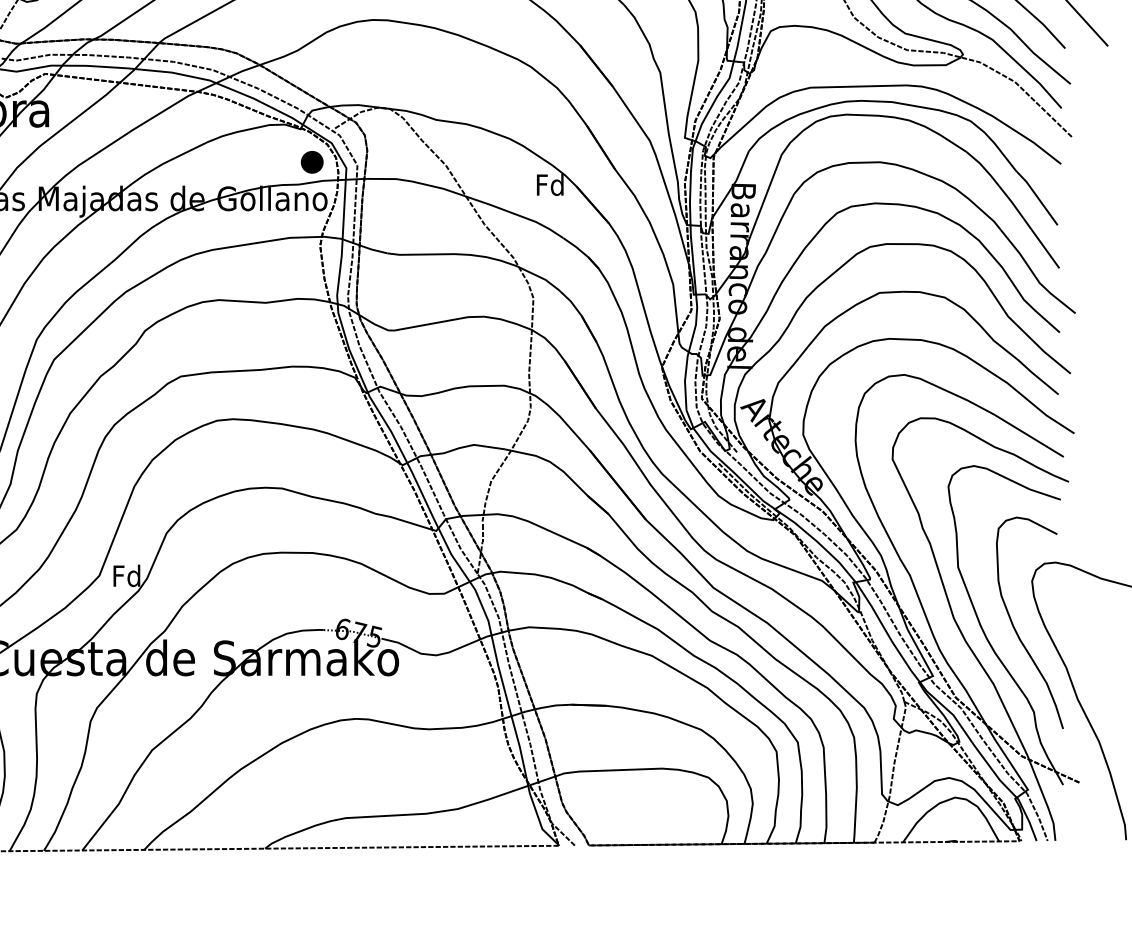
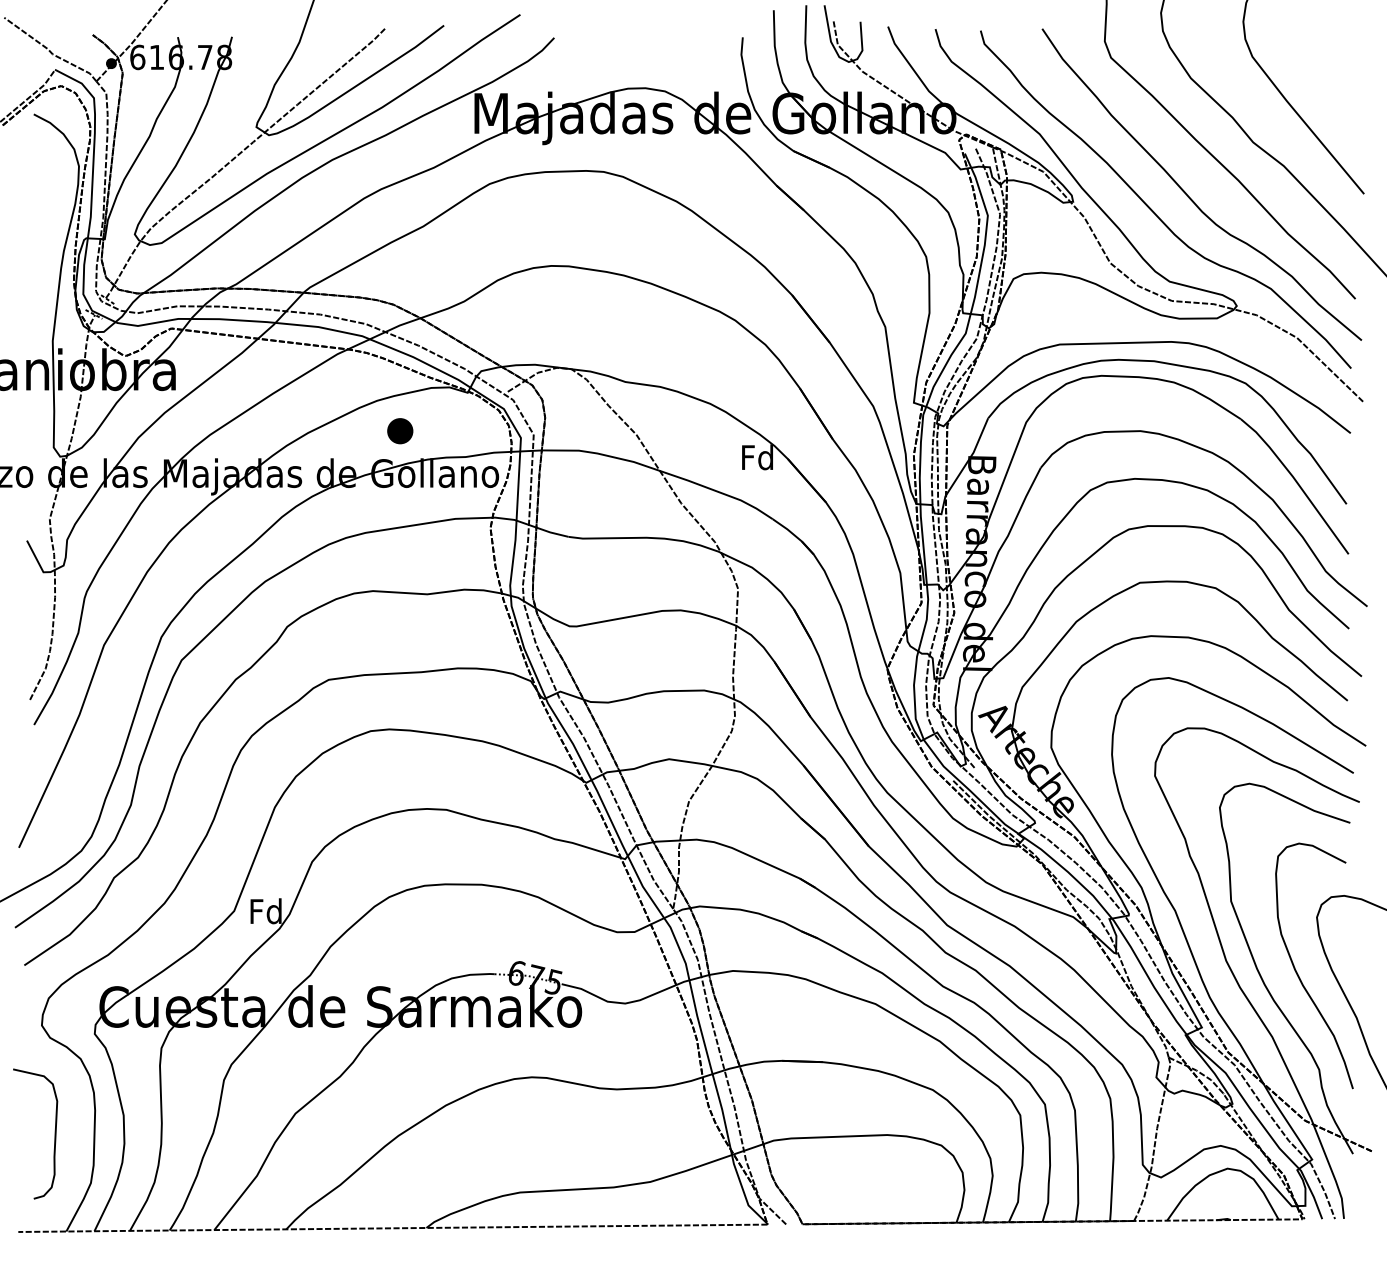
part: (312, 162) -> (400, 431), moved

